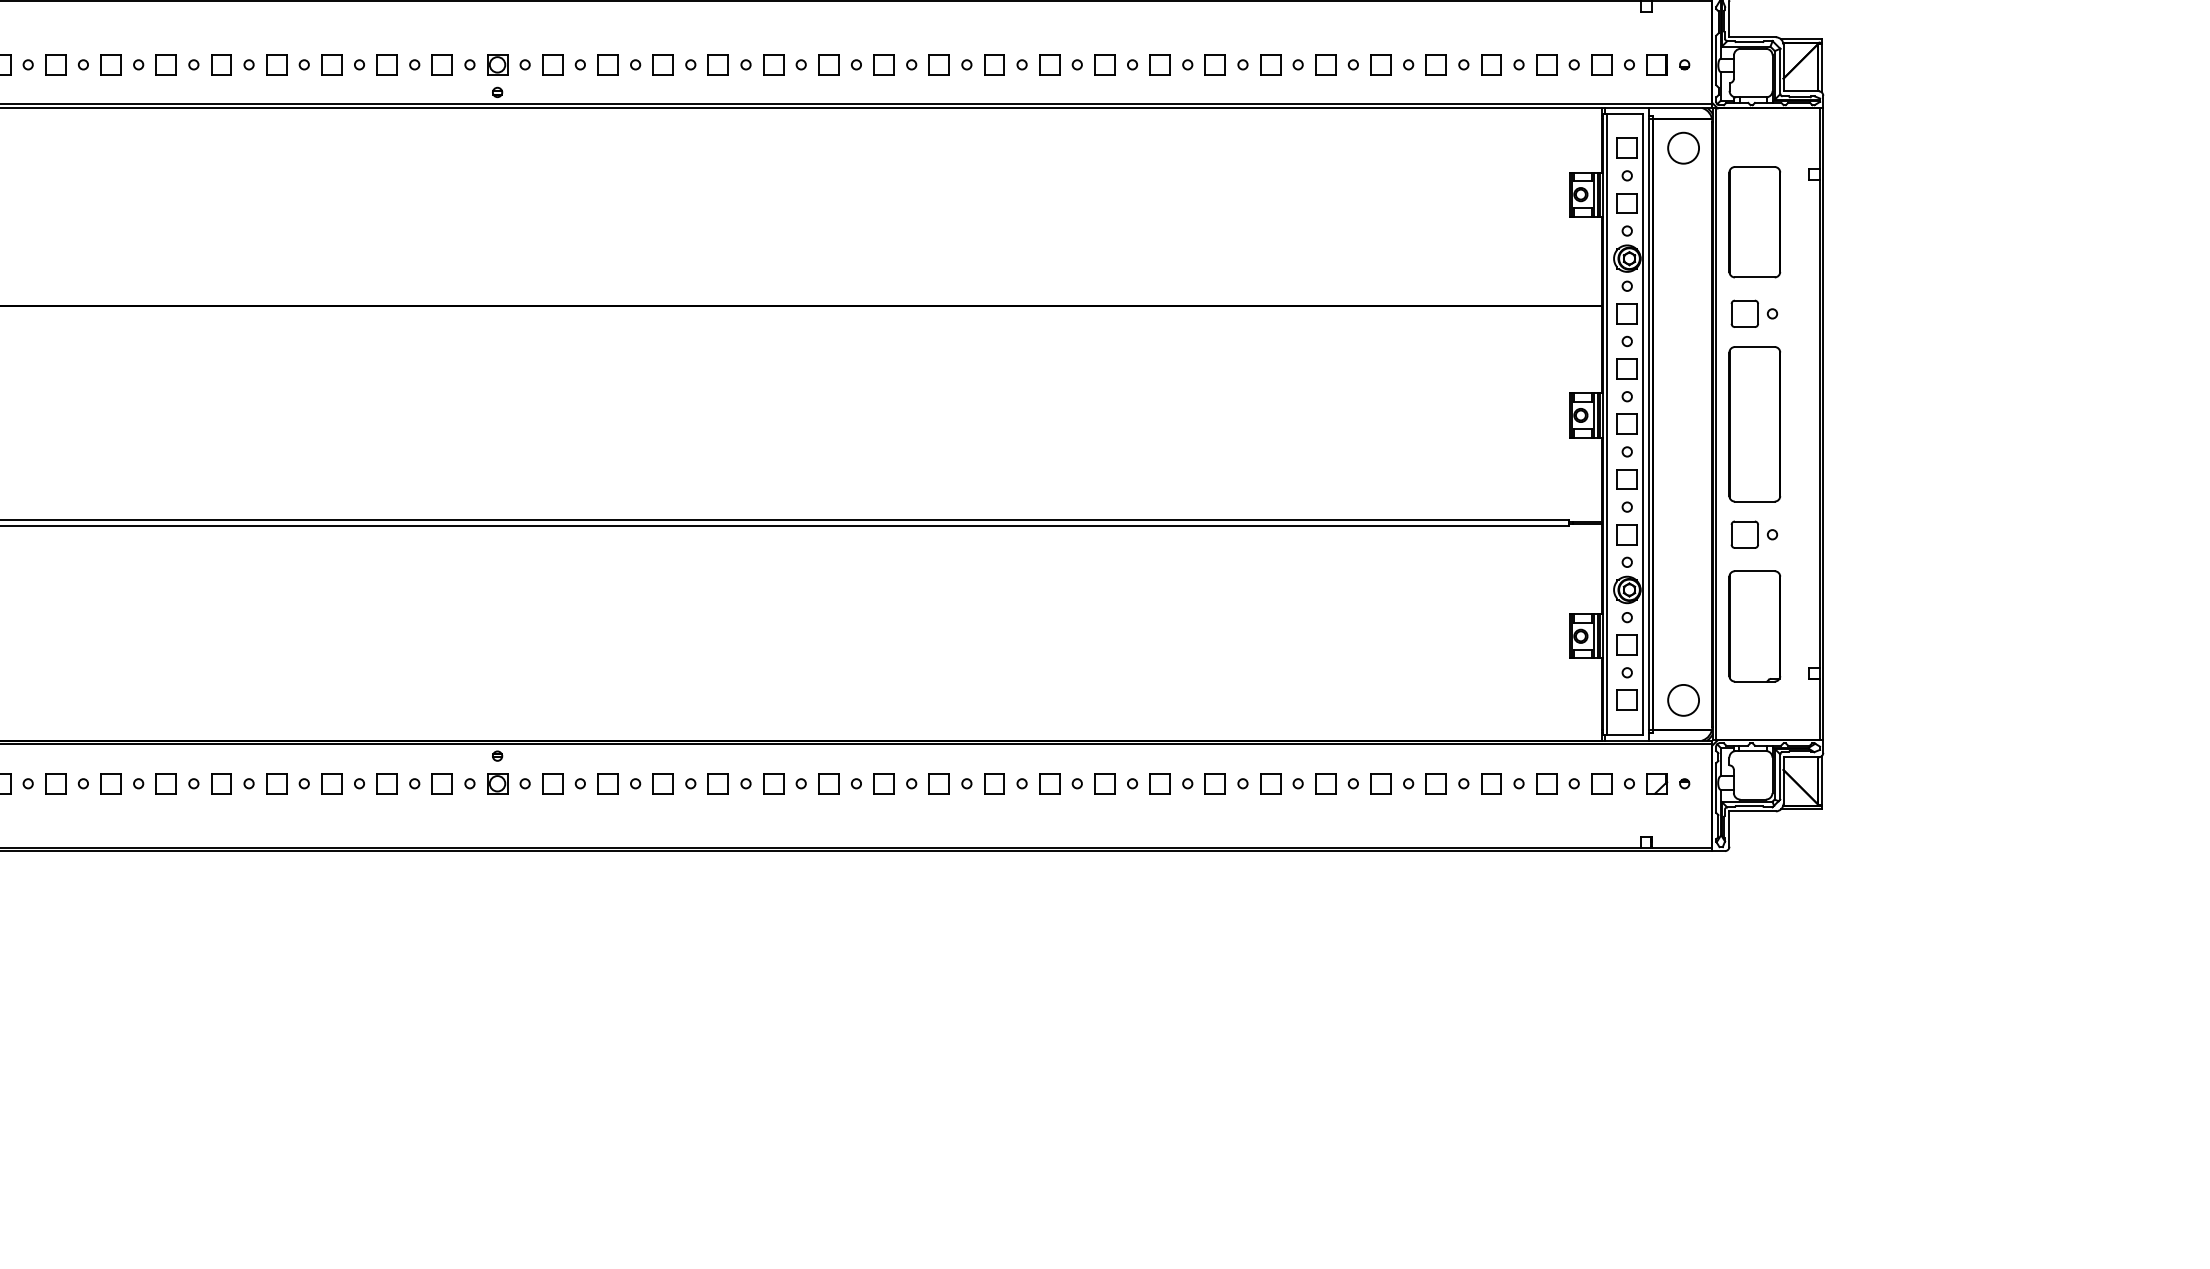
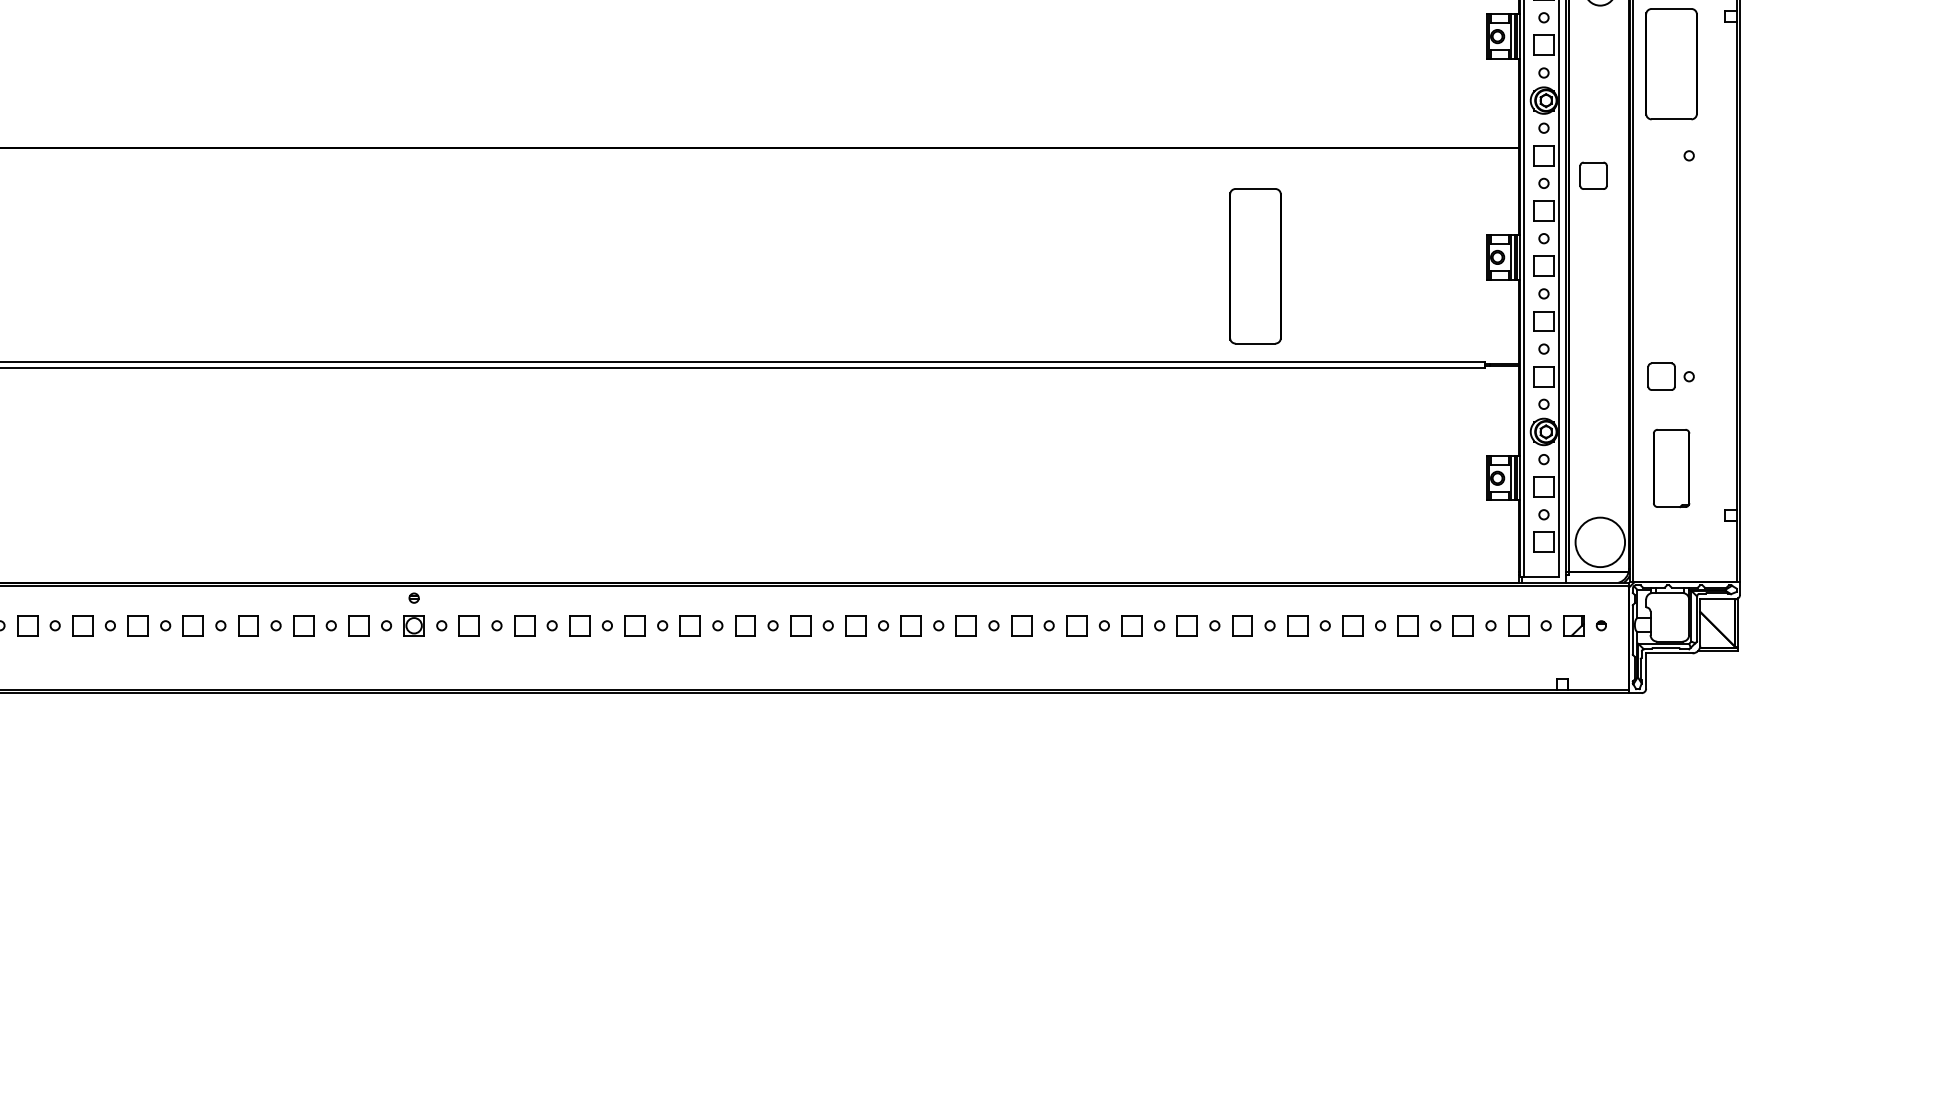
part: (1744, 313) -> (1593, 175), moved
part: (1754, 424) -> (1255, 266), moved
part: (1754, 626) -> (1671, 468), size x0.7
circle: (1683, 699) -> (1600, 541), size x1.6

